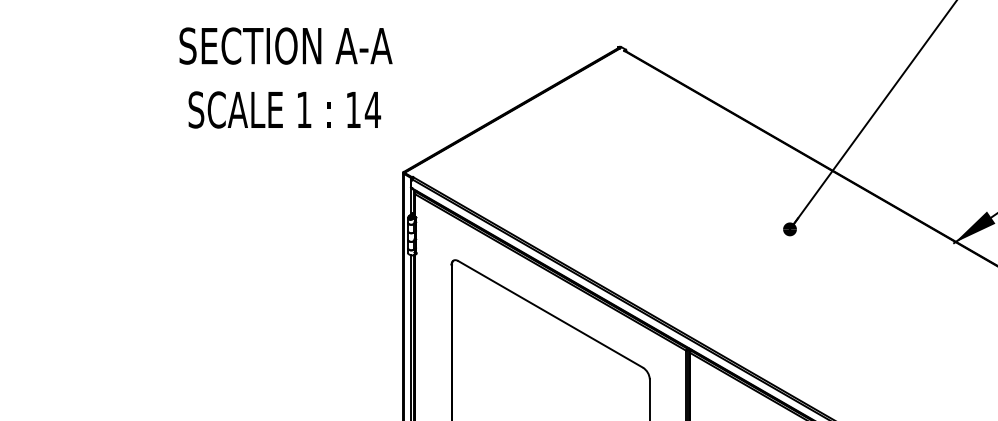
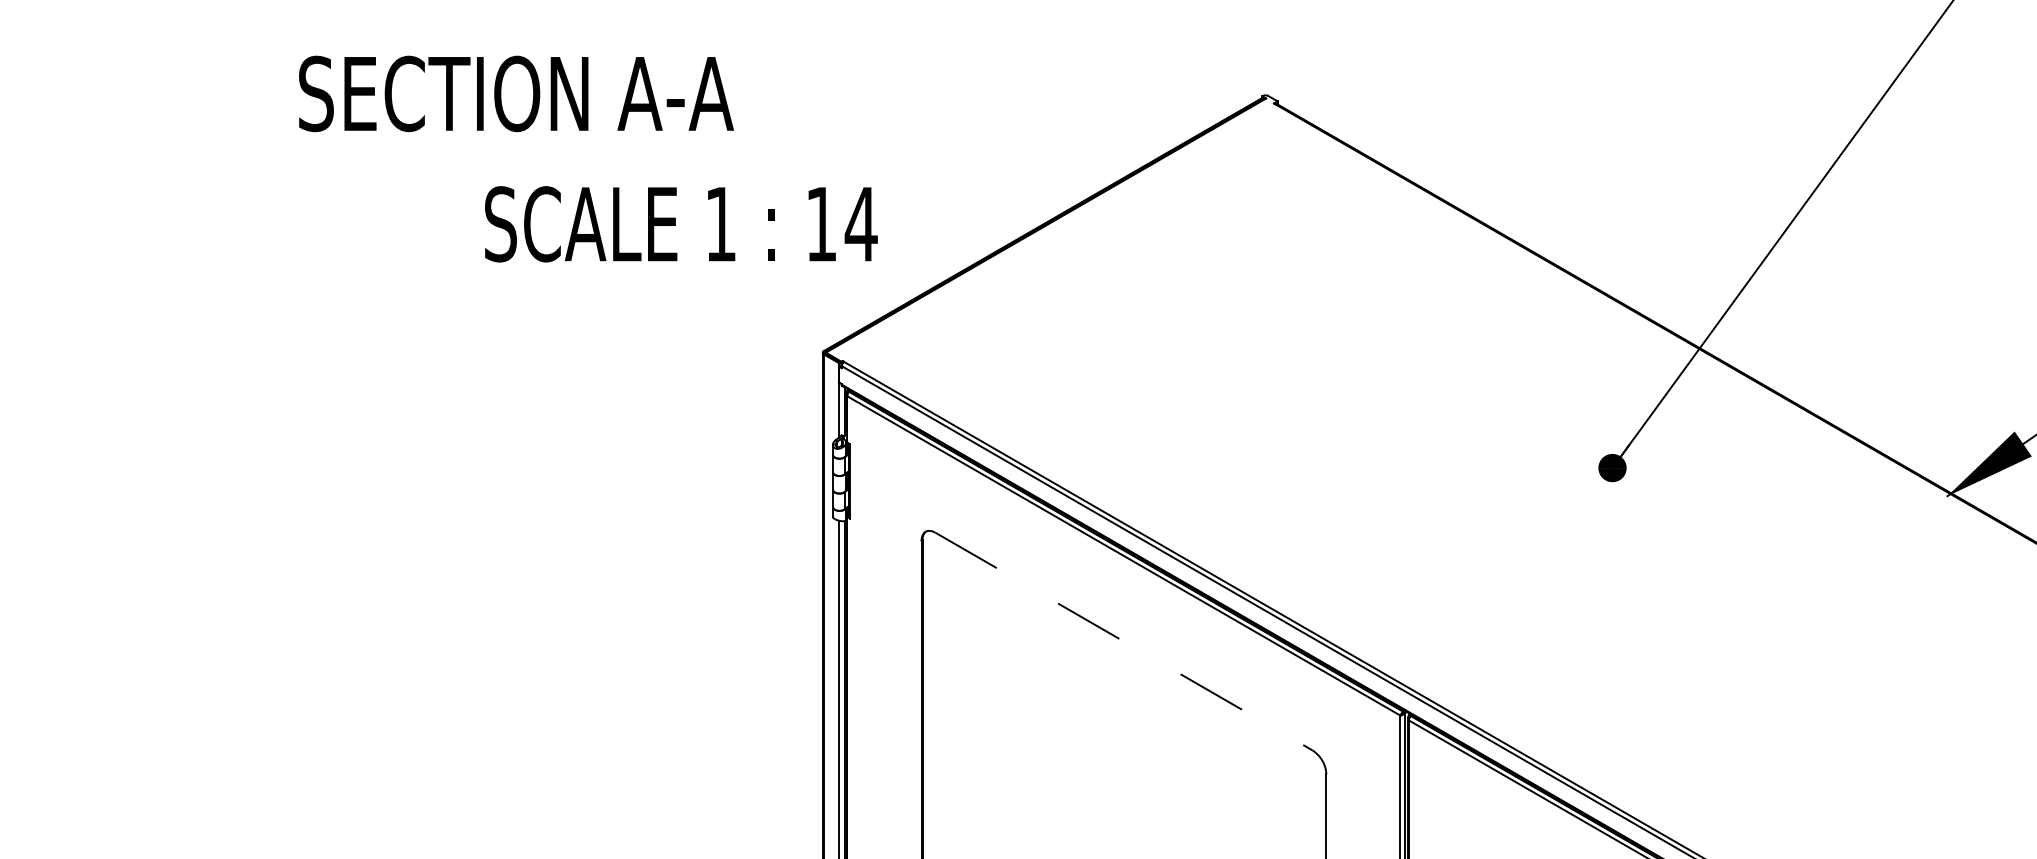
text: (285, 45) -> (515, 92), moved
text: (284, 109) -> (680, 223), moved
line: (550, 314) -> (1123, 641), solid -> dashed

